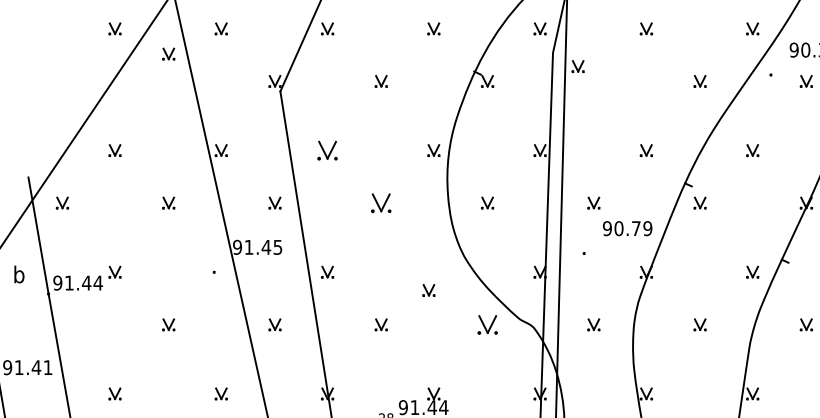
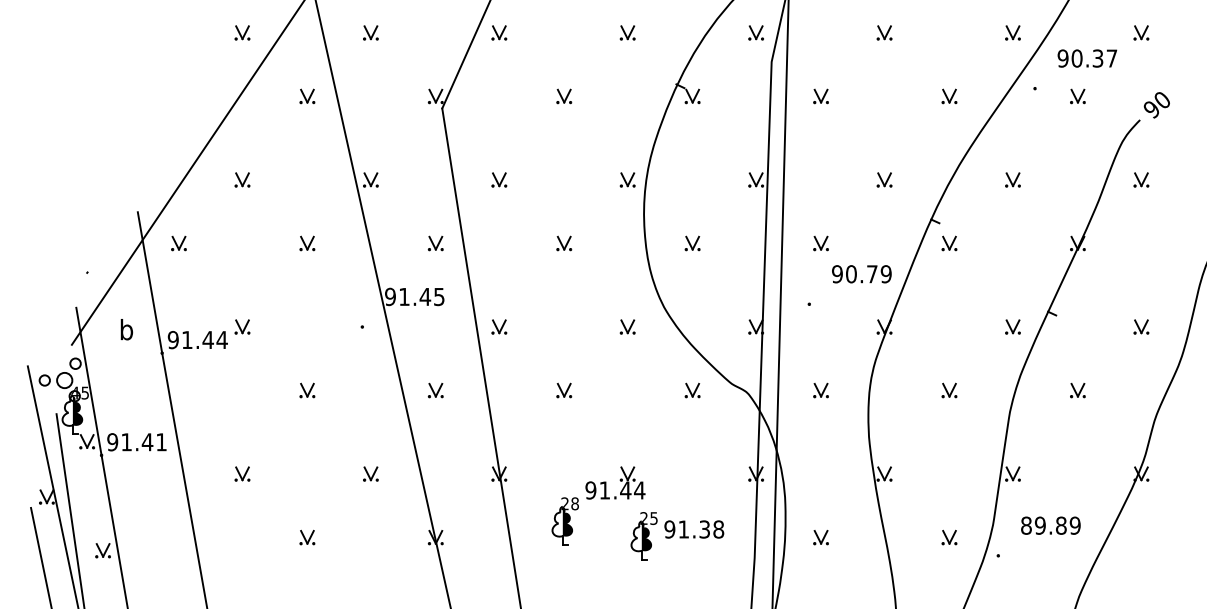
part: (168, 54) -> (307, 96), moved
part: (577, 66) -> (820, 96), moved
part: (327, 150) -> (499, 179), size x0.62
part: (381, 203) -> (564, 243), size x0.62
part: (428, 290) -> (627, 326), moved
part: (487, 324) -> (692, 390), size x0.62

